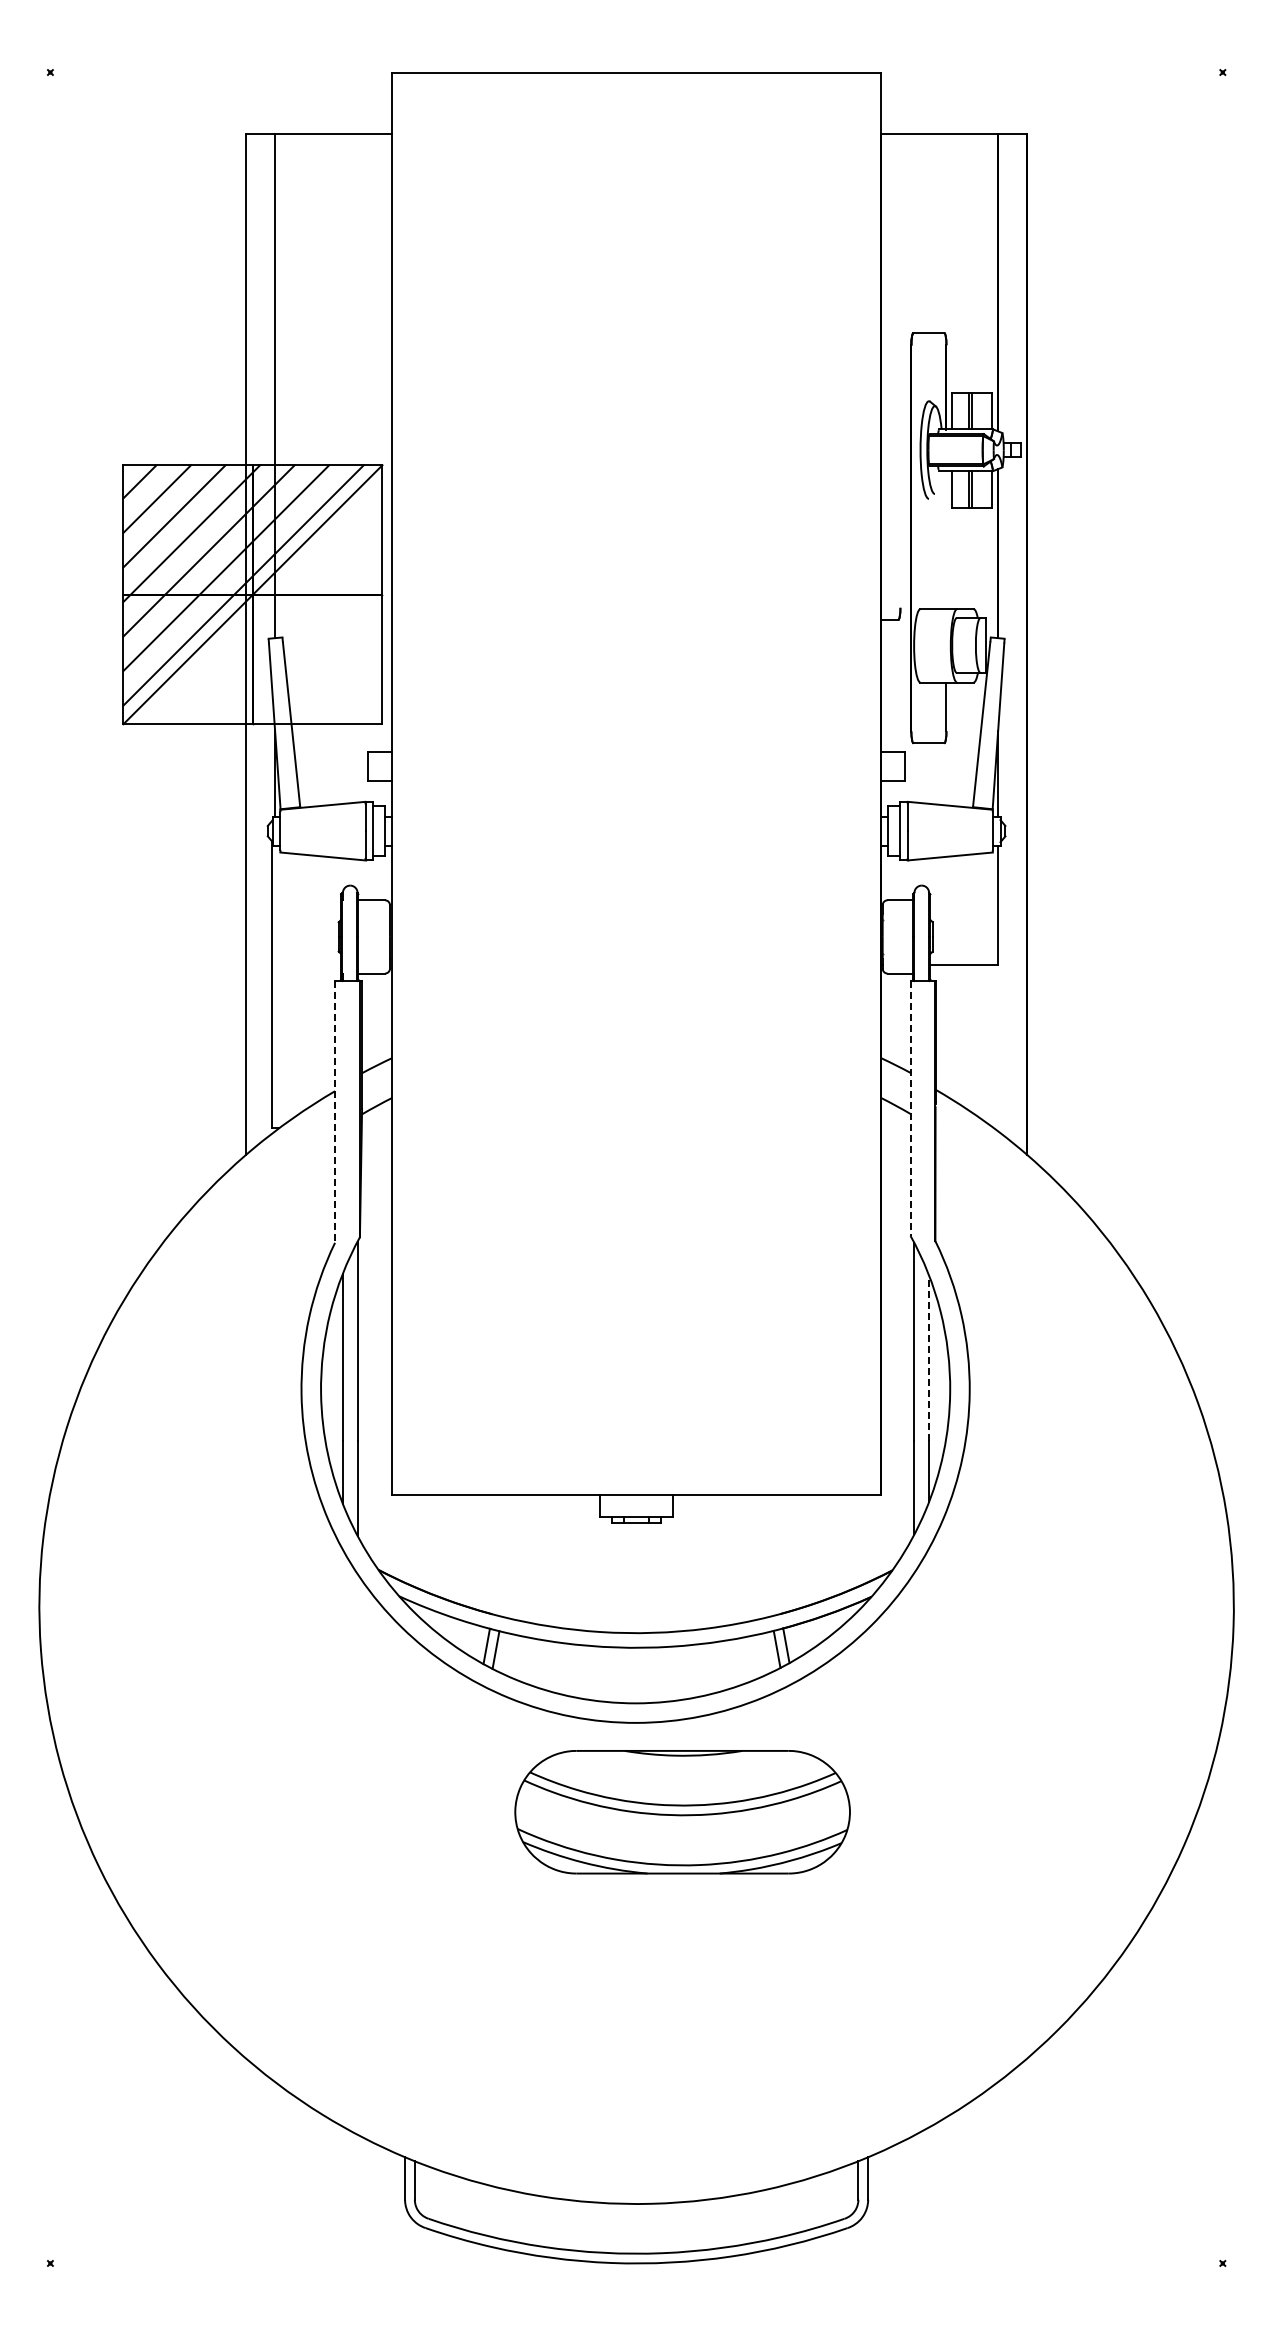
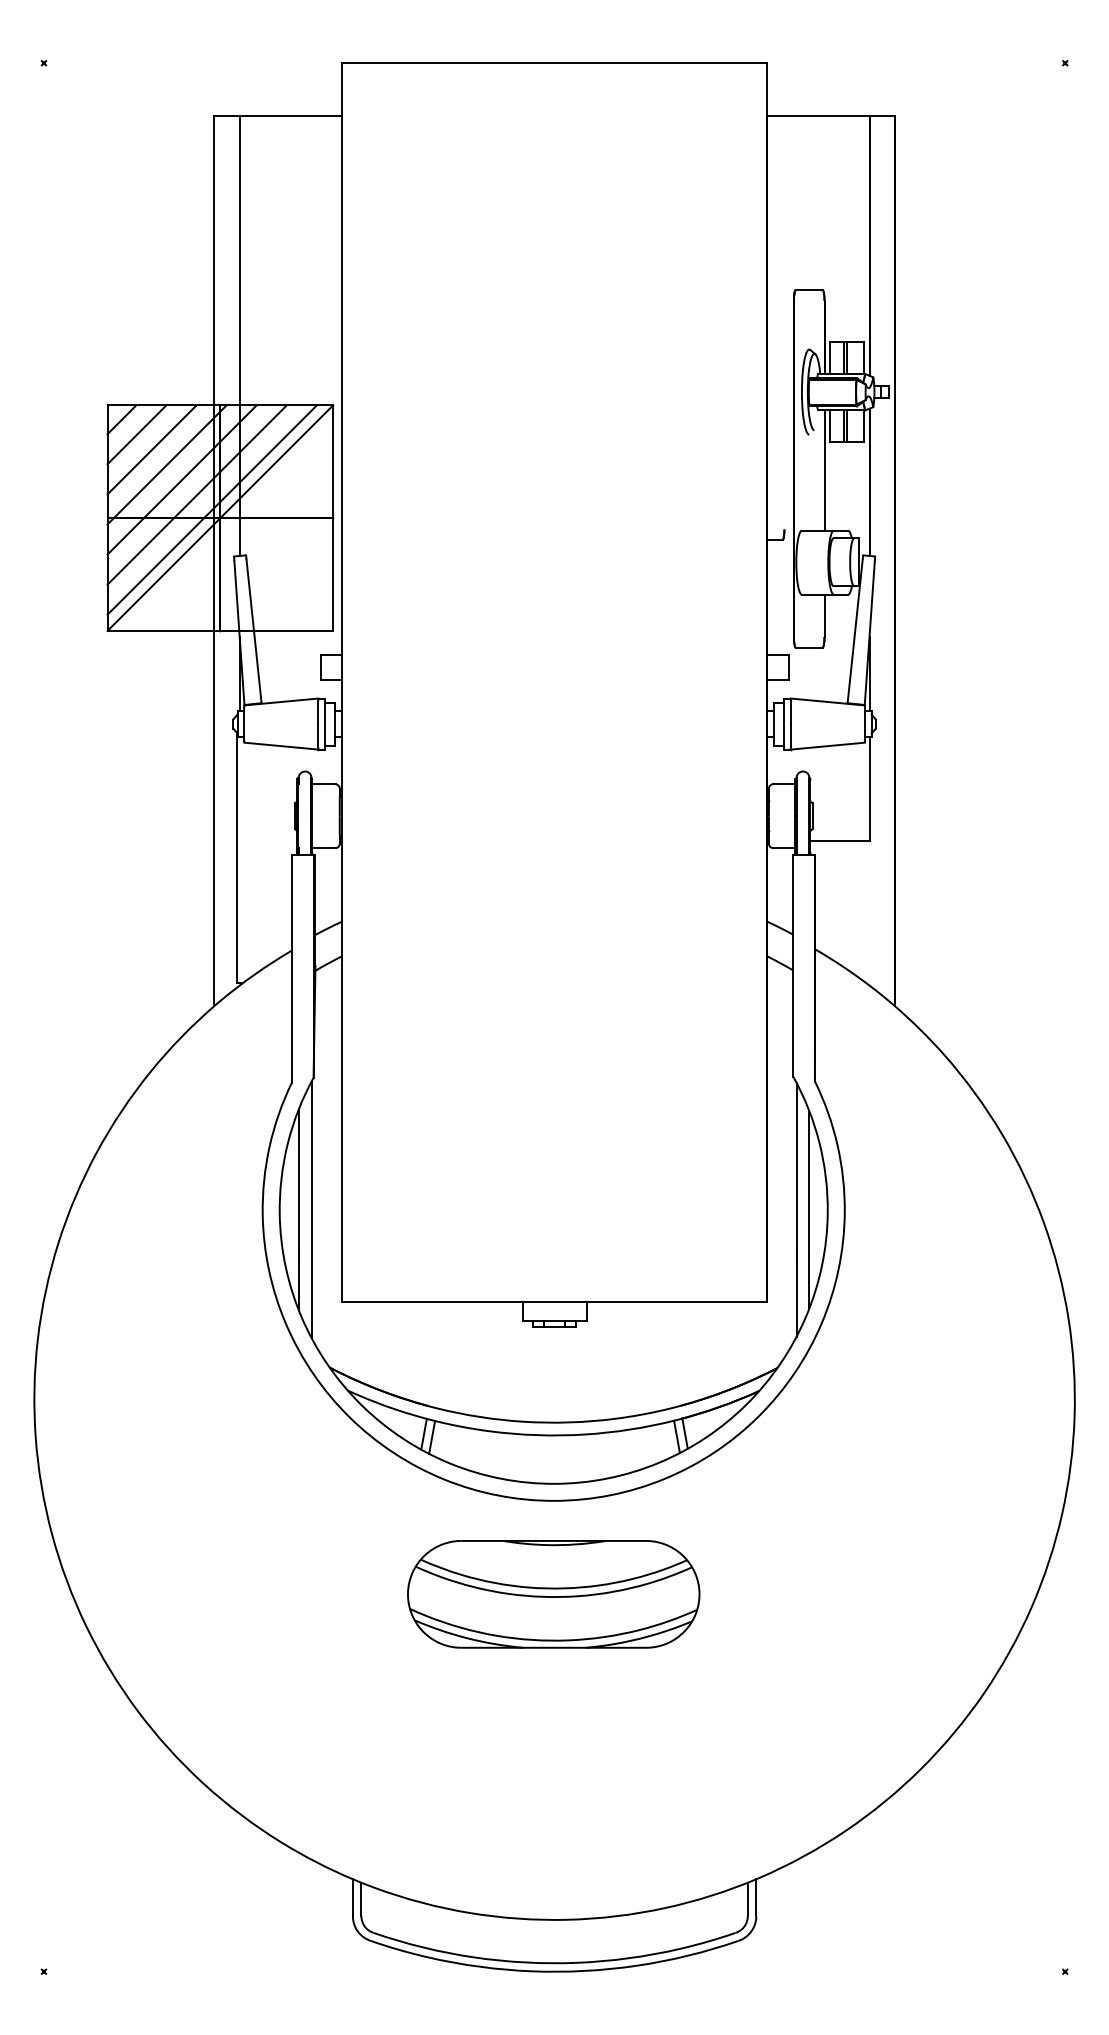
line: (946, 540) -> (824, 470), added
line: (910, 1108) -> (793, 965), dashed -> solid
line: (335, 1111) -> (292, 968), dashed -> solid
line: (929, 1358) -> (809, 1183), dashed -> solid
part: (682, 1812) -> (553, 1594), moved

